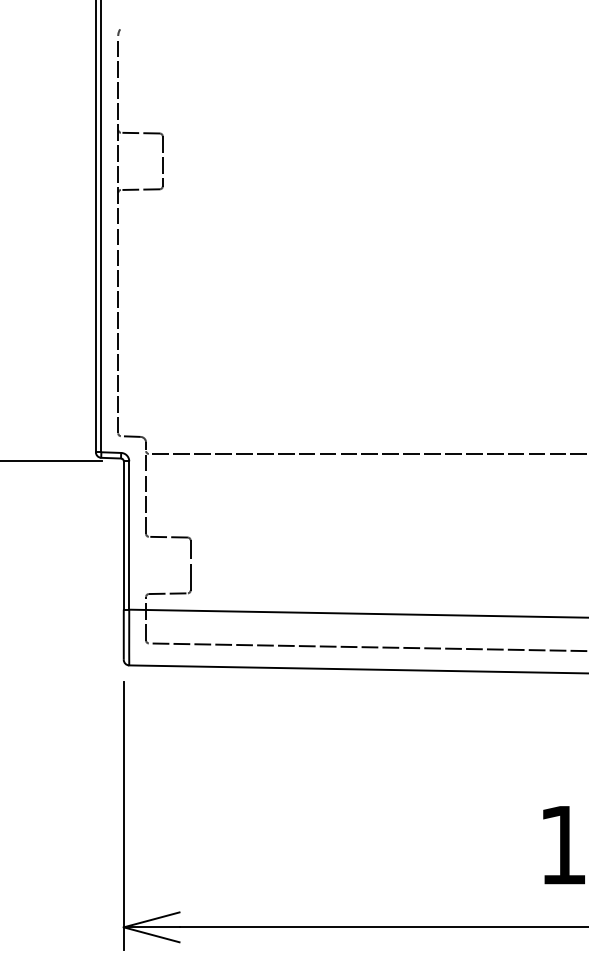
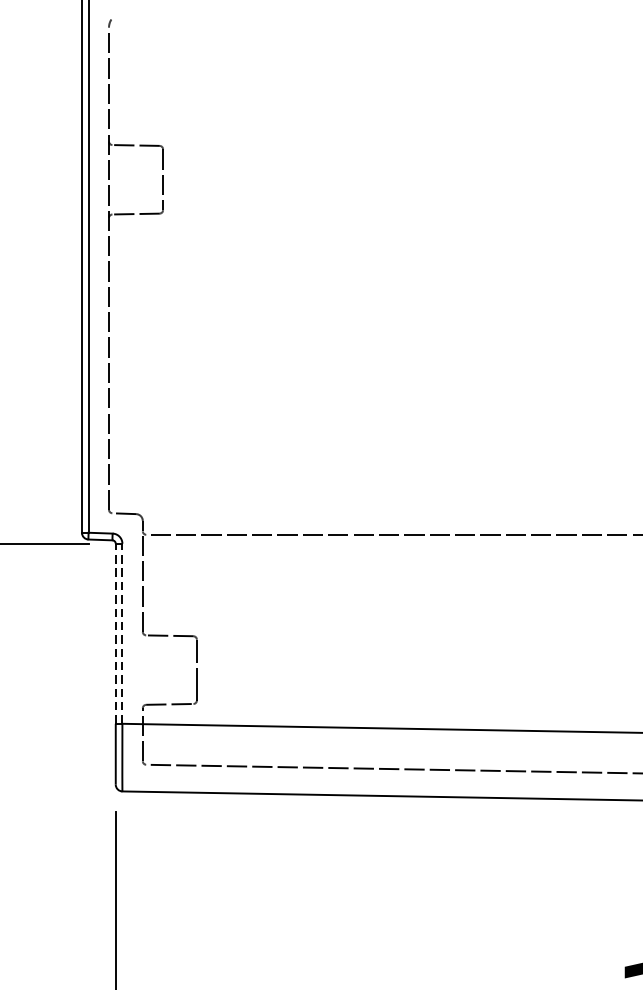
line: (123, 535) -> (115, 633), solid -> dashed
line: (129, 535) -> (122, 633), solid -> dashed

